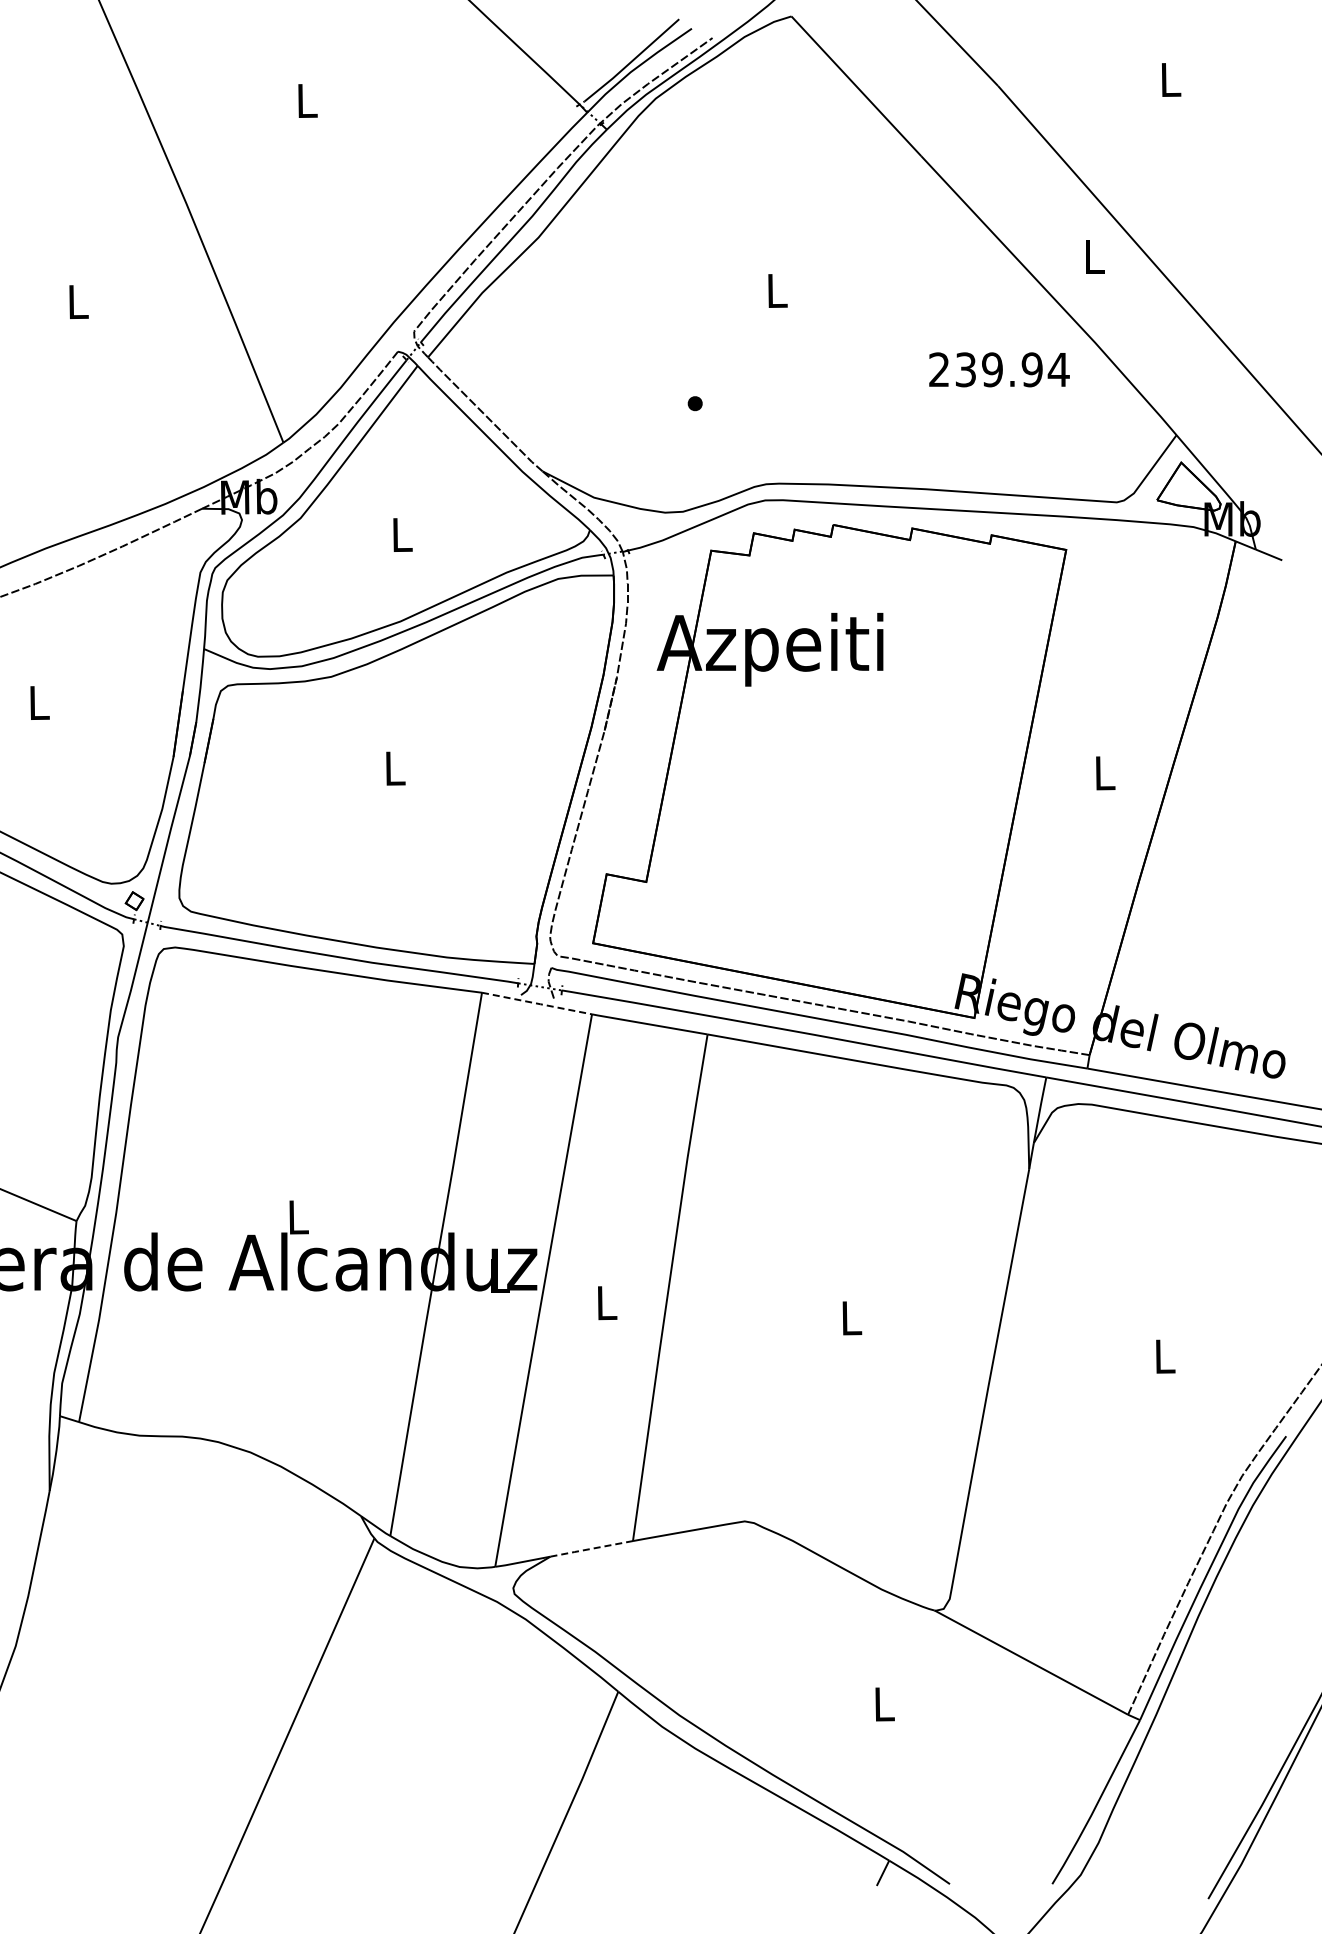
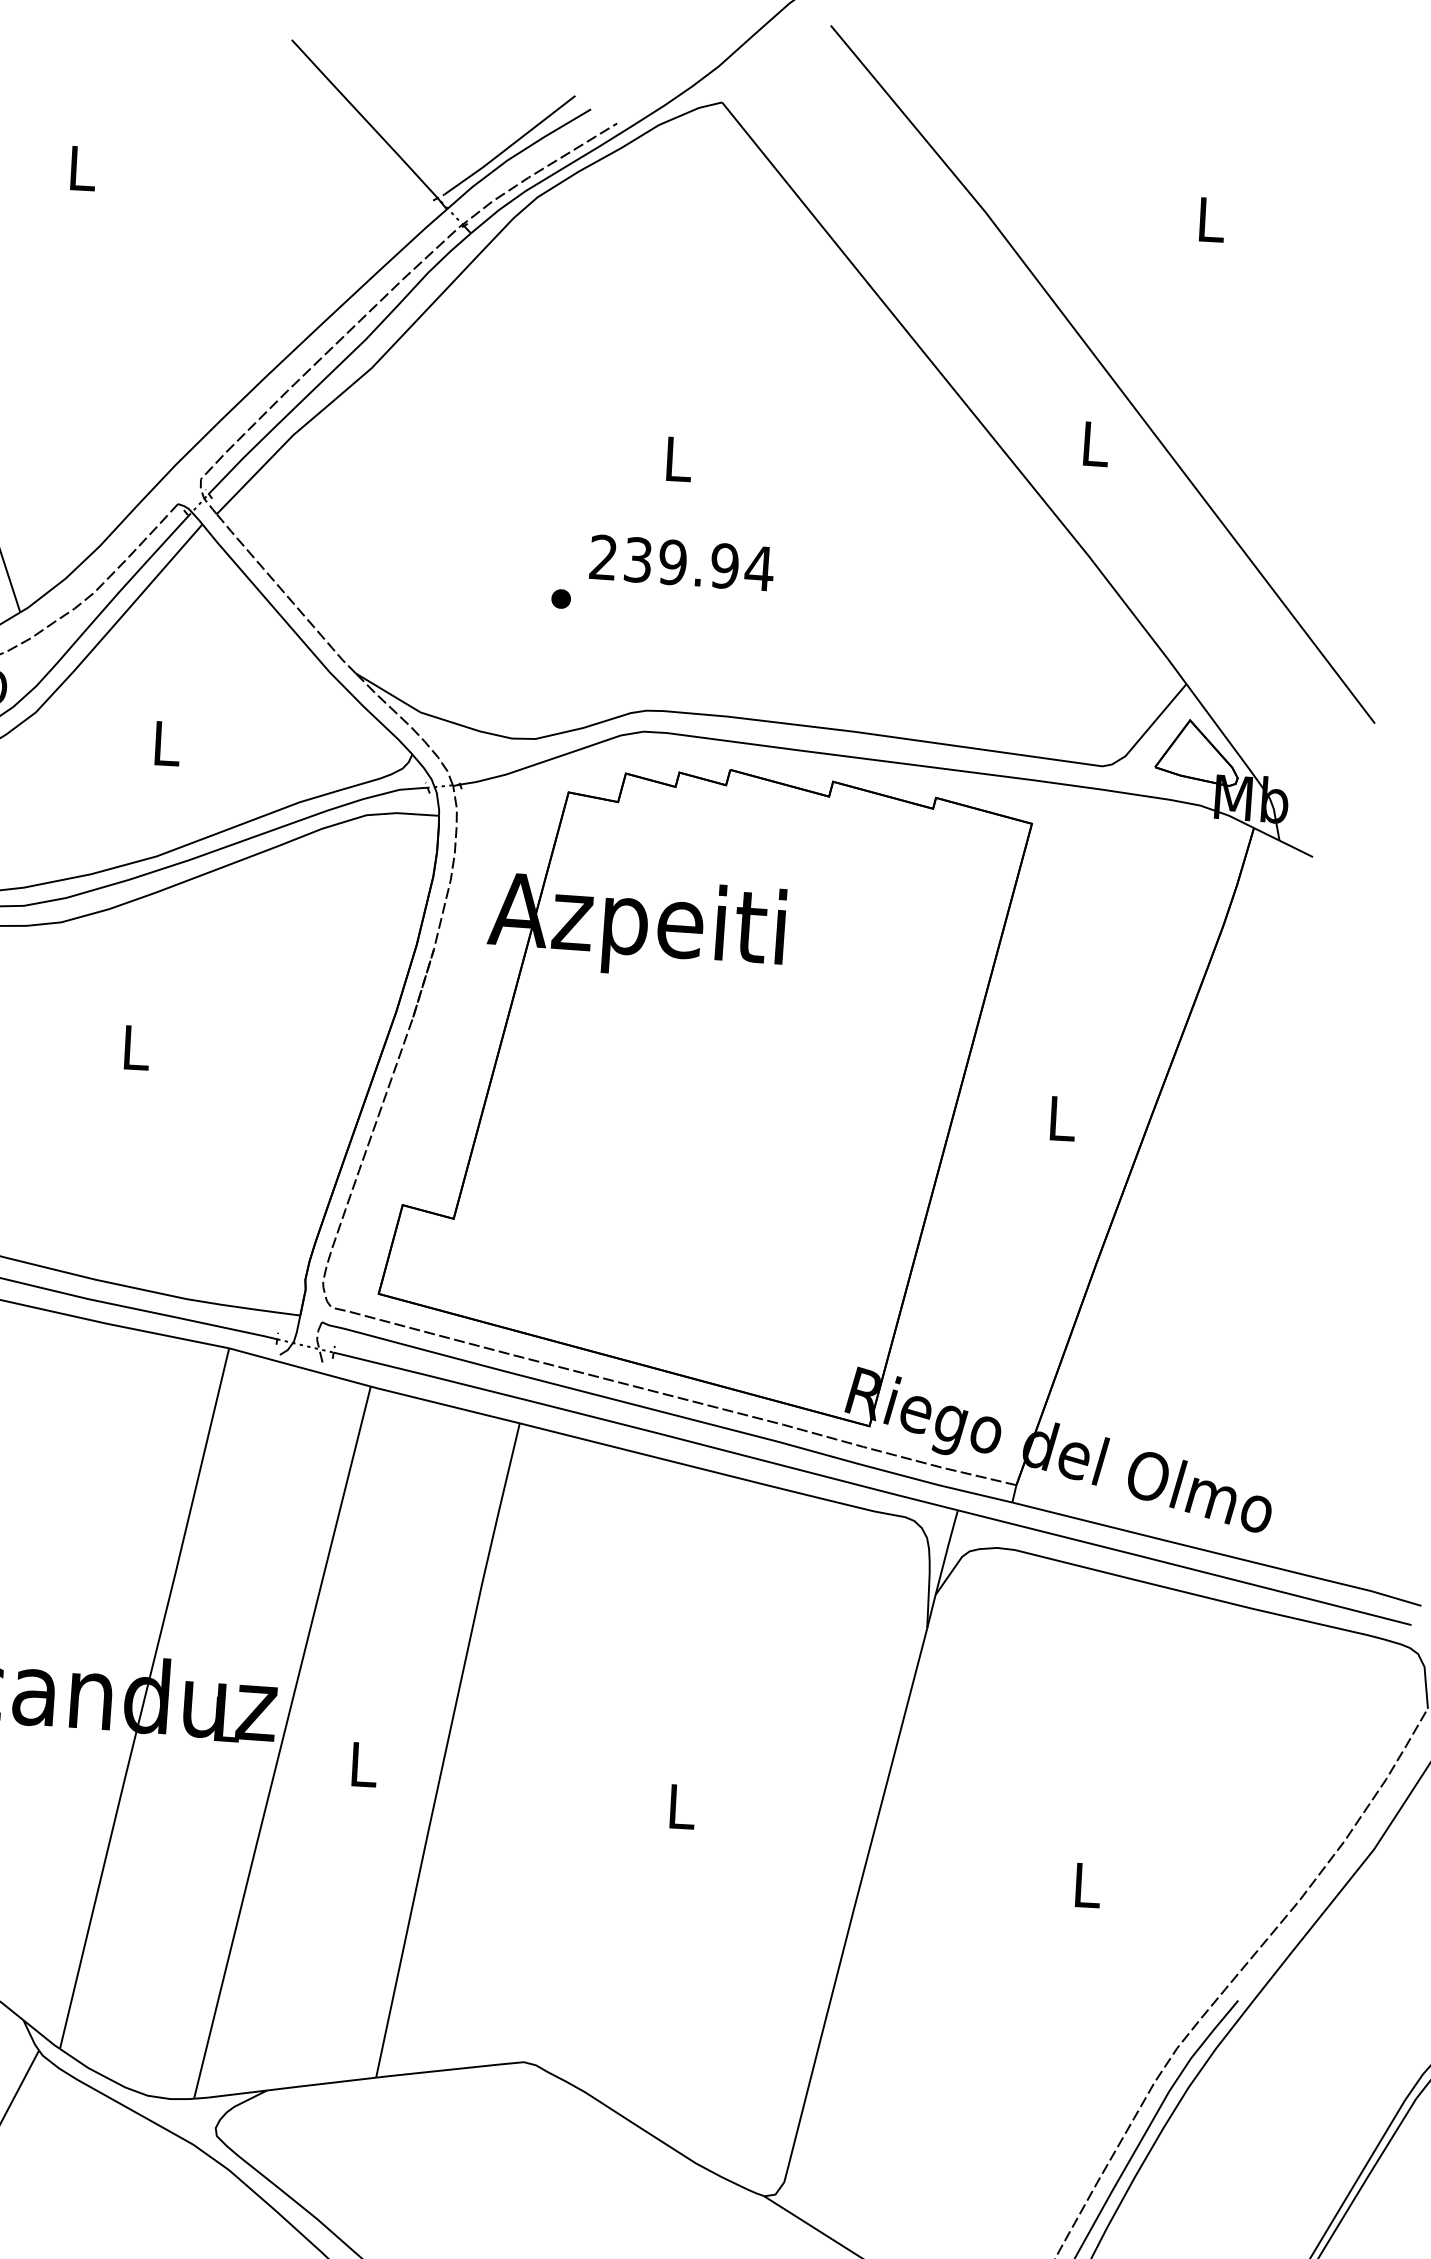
text: (999, 369) -> (682, 562), moved
line: (537, 1003) -> (300, 1367), dashed -> solid
line: (591, 1548) -> (321, 2083), dashed -> solid

